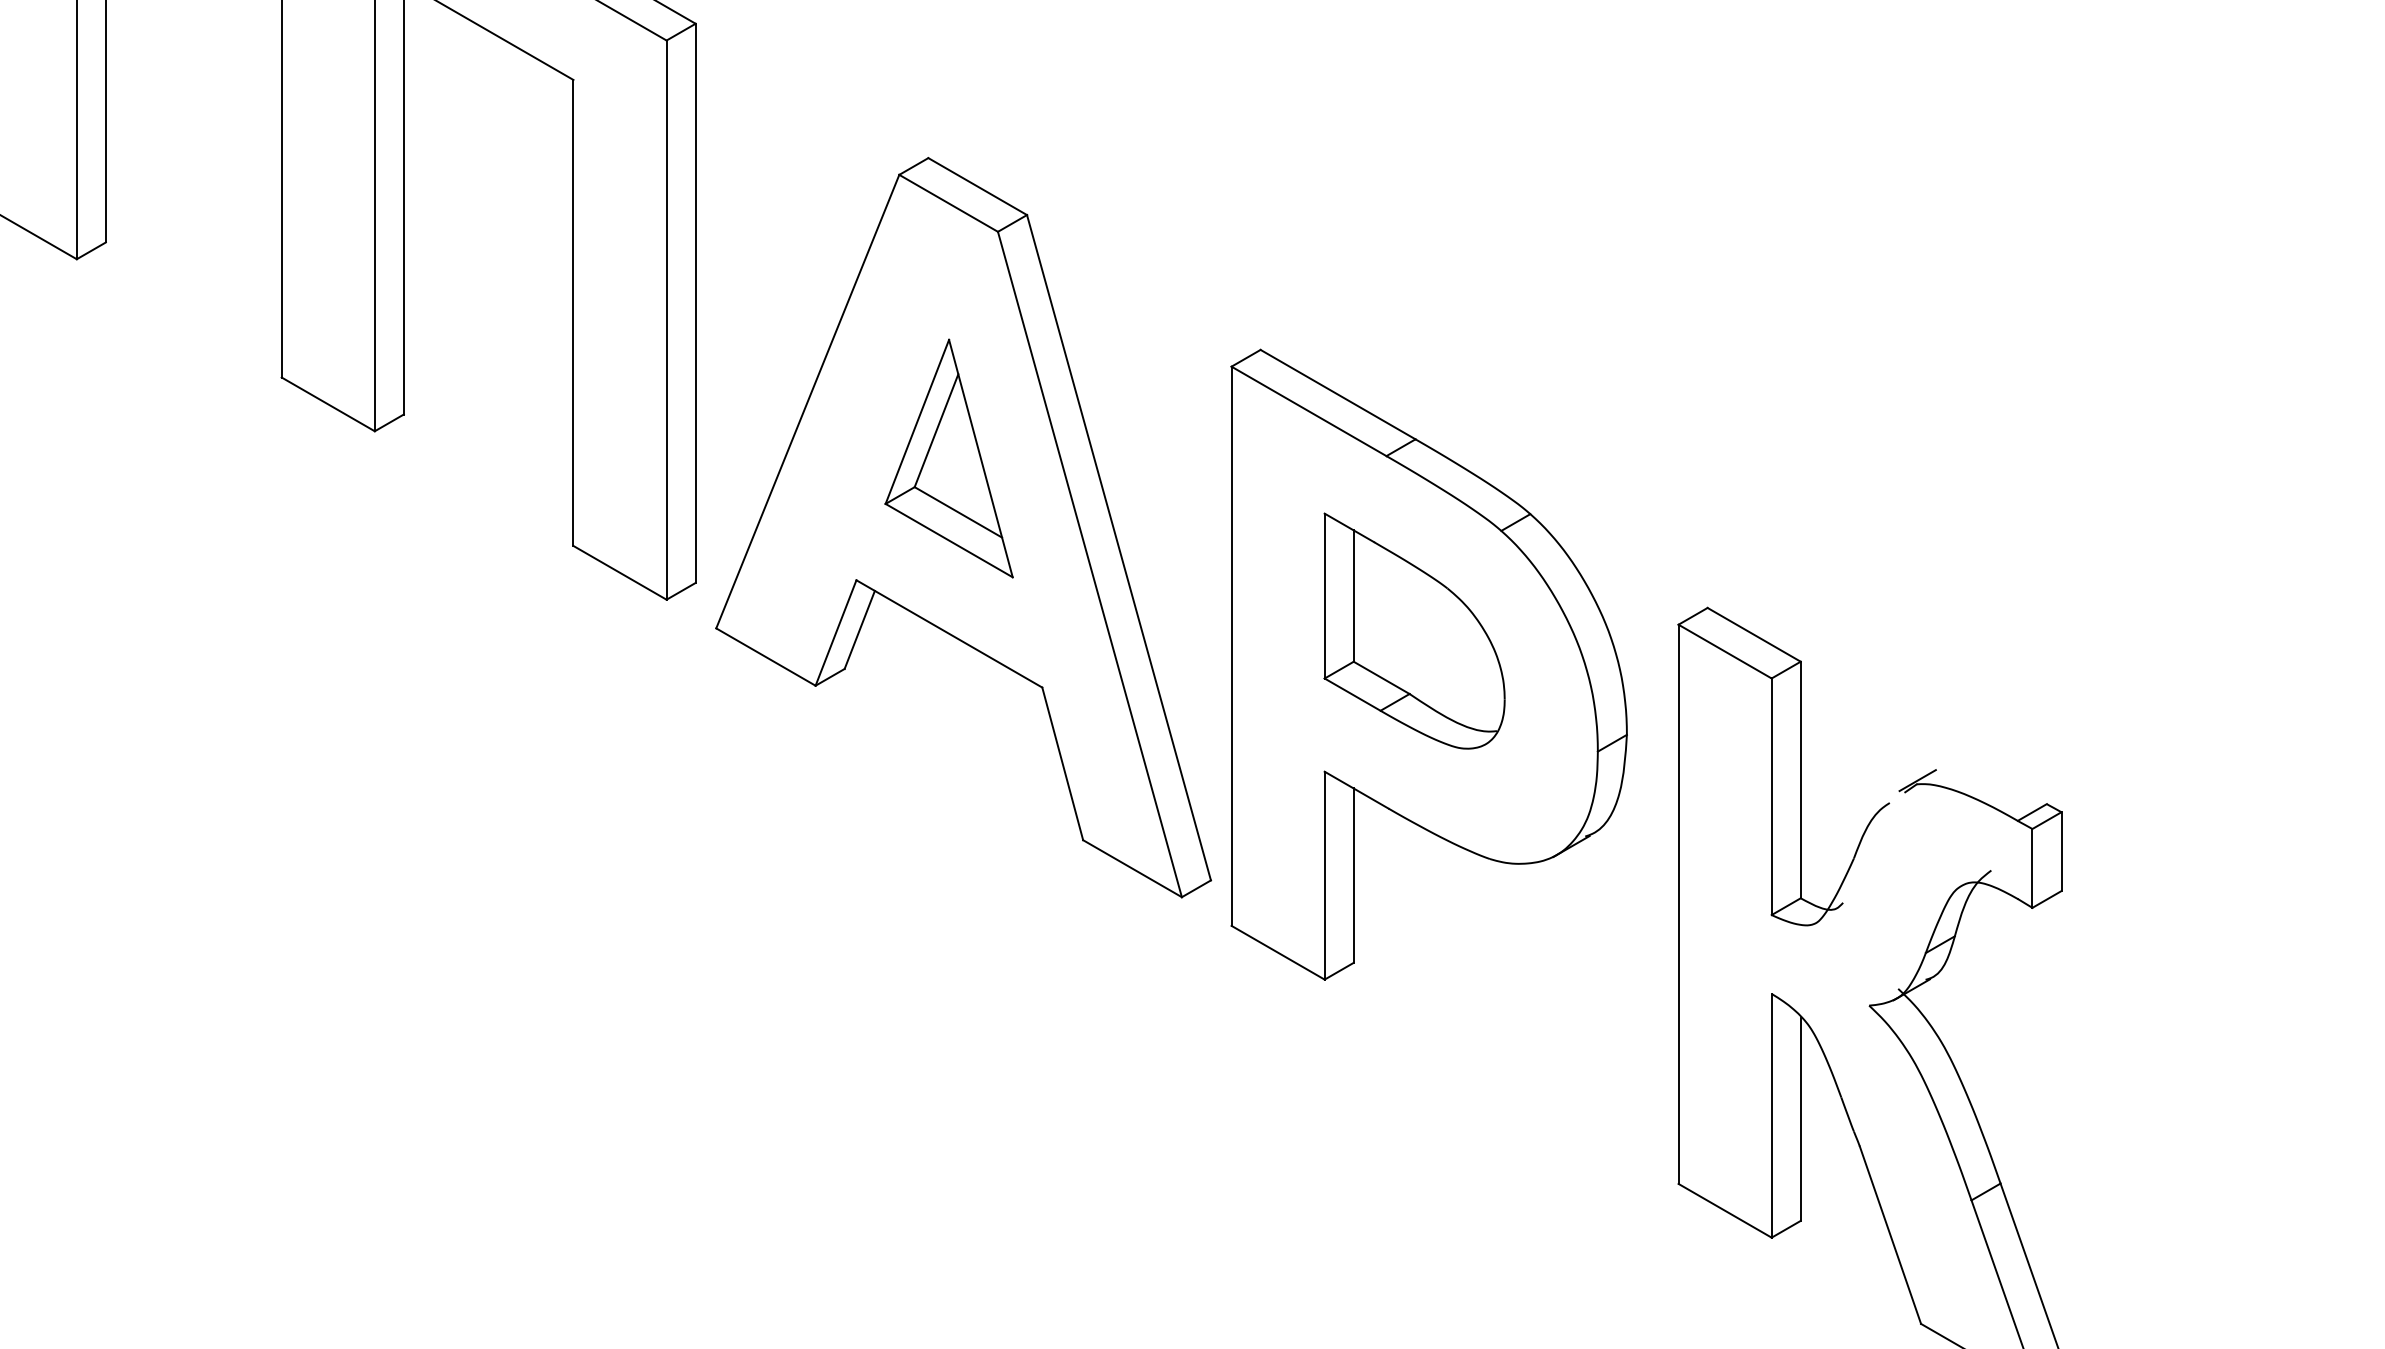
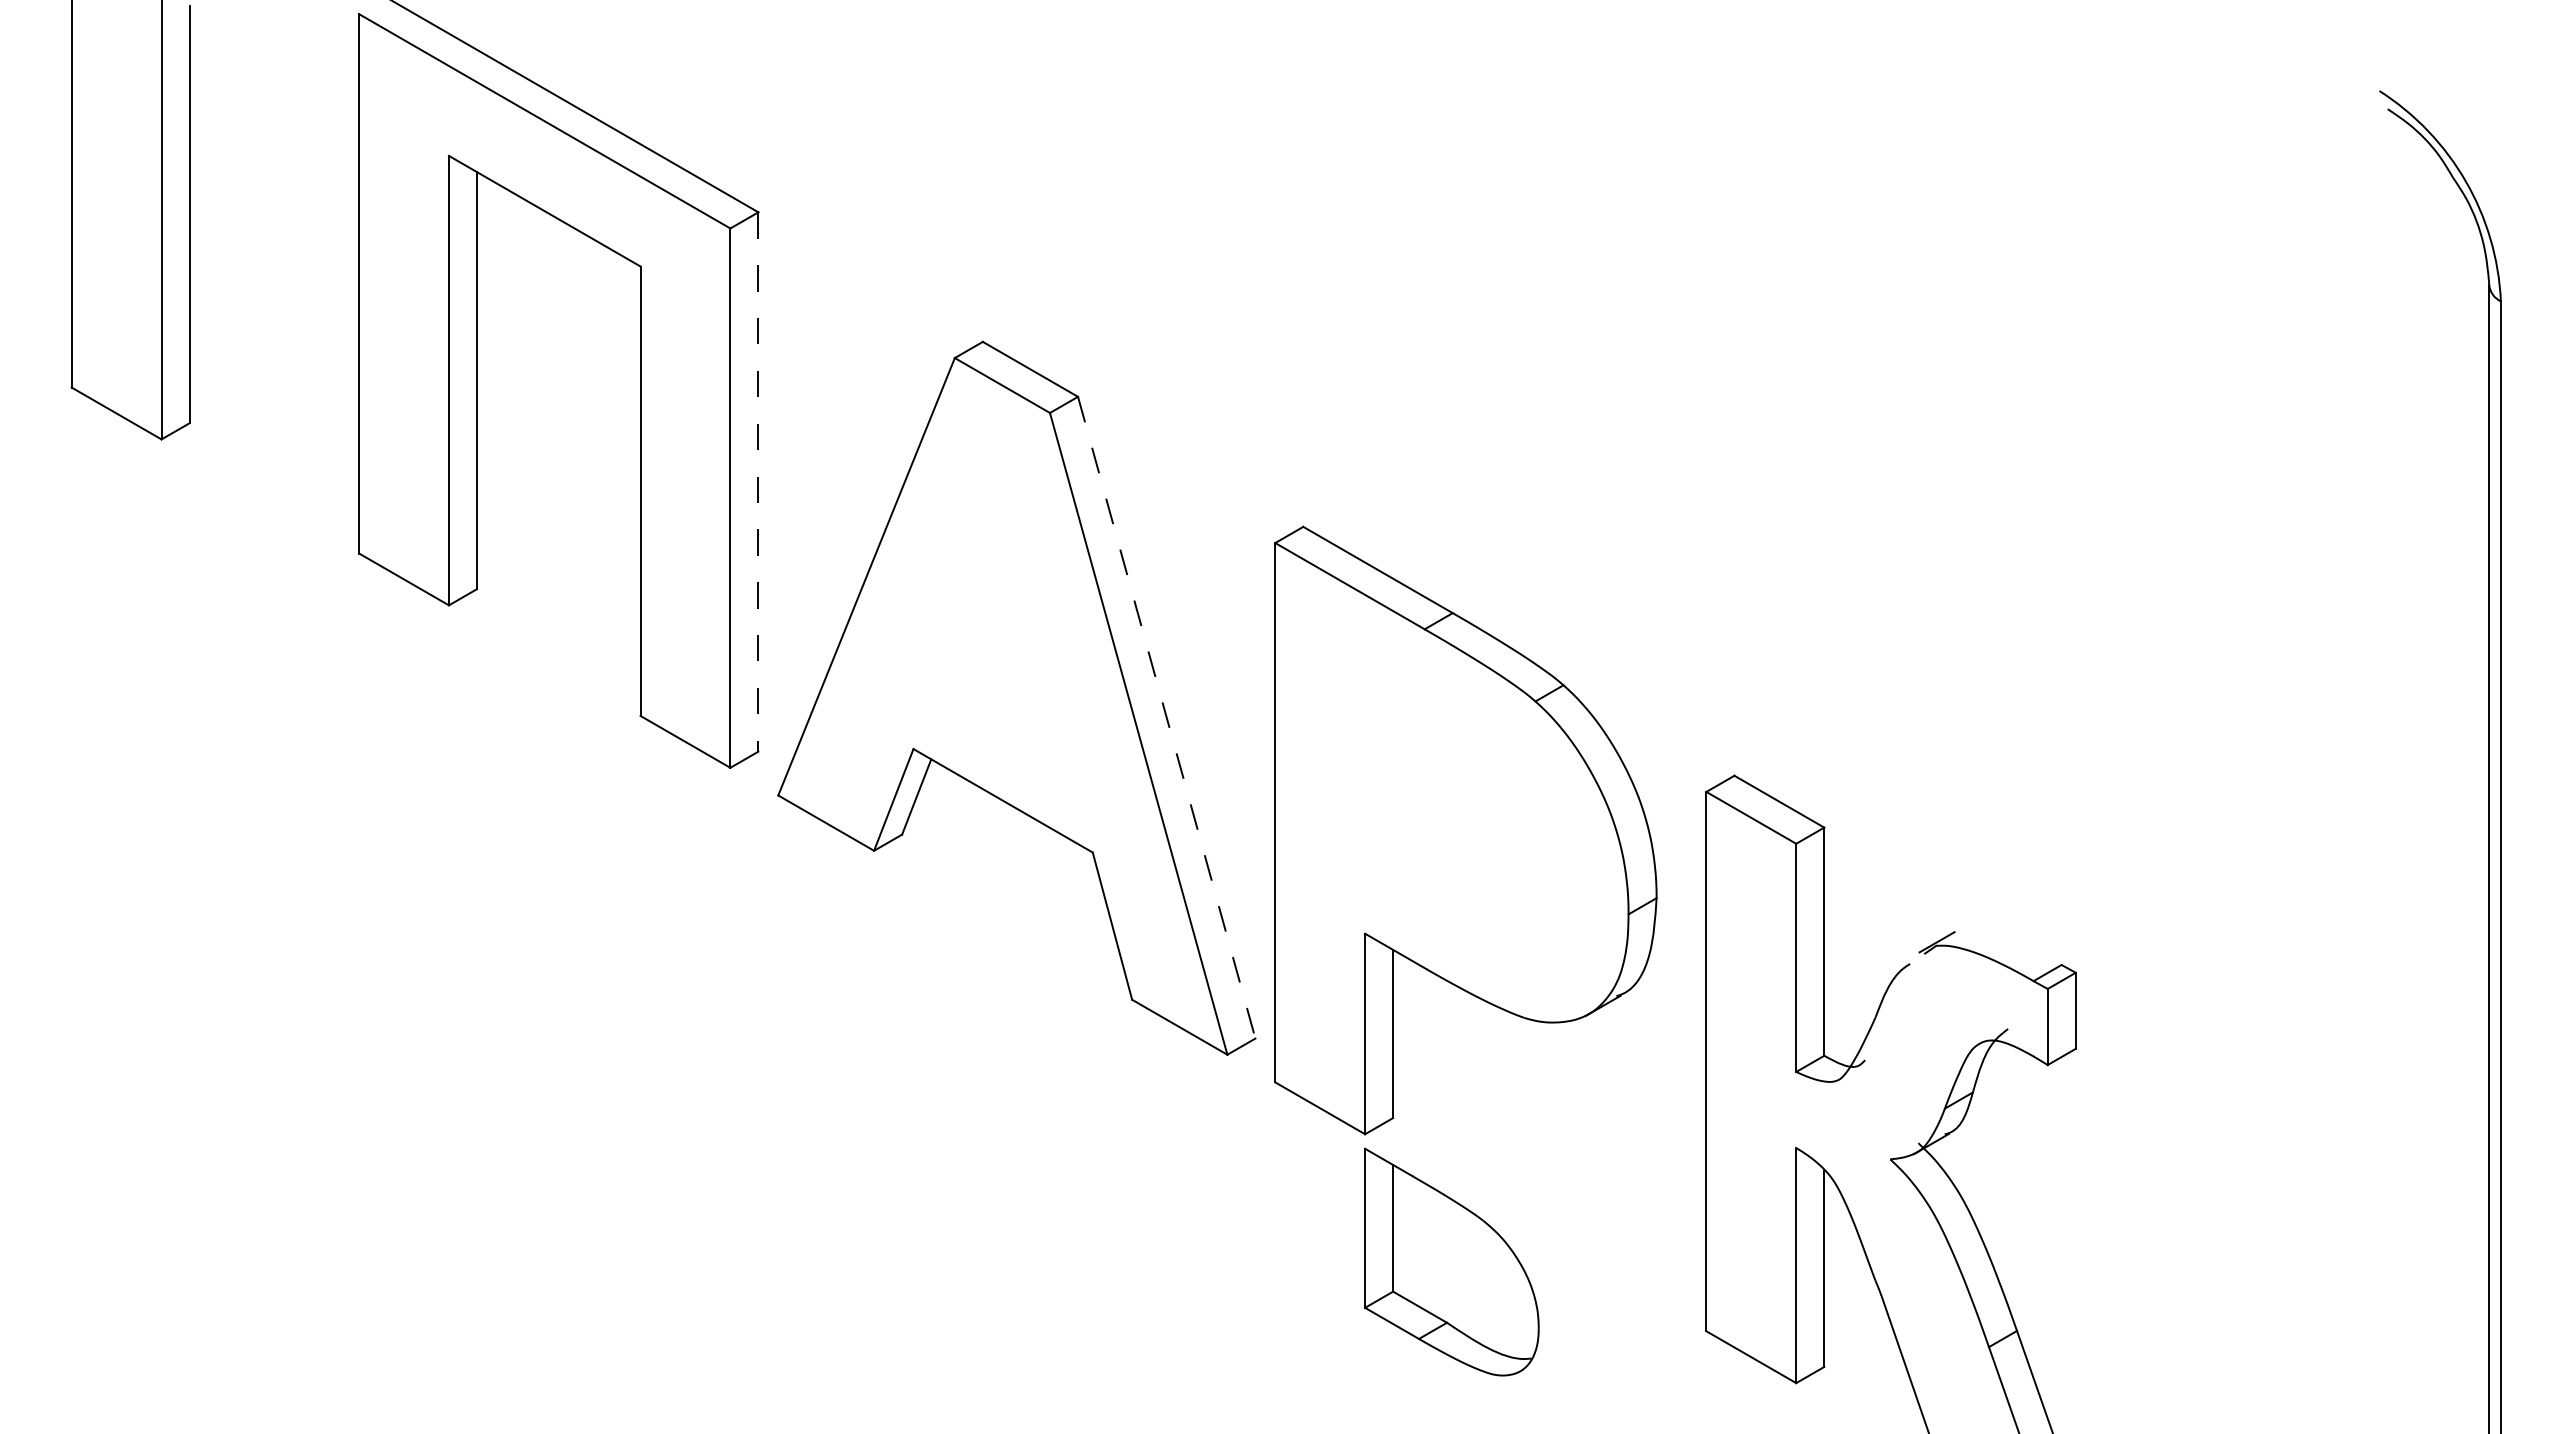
line: (695, 302) -> (758, 481), solid -> dashed
part: (948, 458) -> (1002, 631), removed
line: (1118, 547) -> (1166, 717), solid -> dashed
part: (1414, 630) -> (1451, 1261), moved

